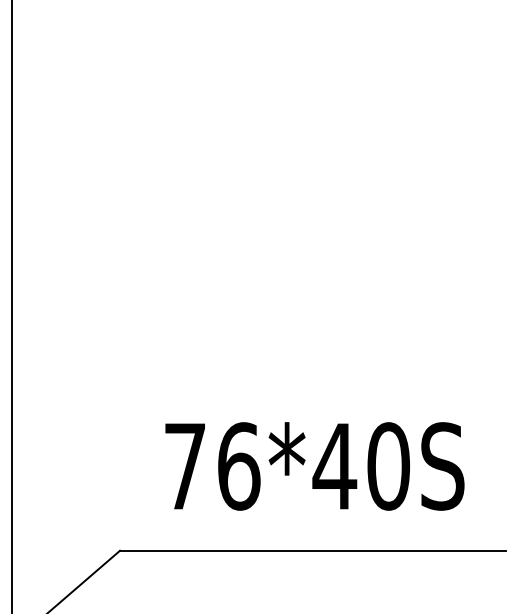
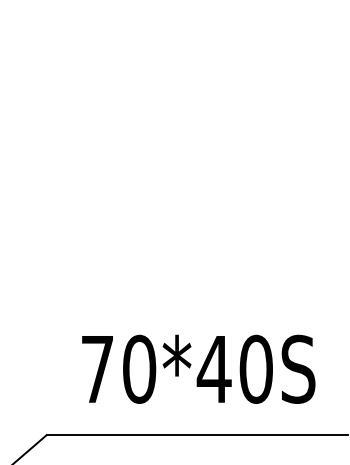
text: (238, 466) -> (139, 369), 76*40S -> 70*40S

